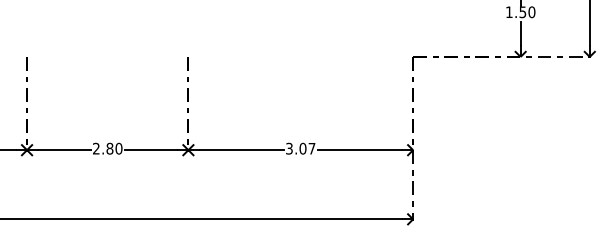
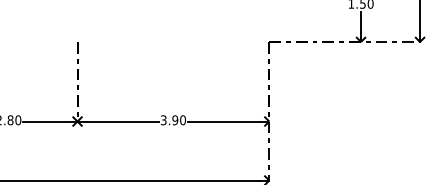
text: (307, 148) -> (179, 120), 3.07 -> 3.90

